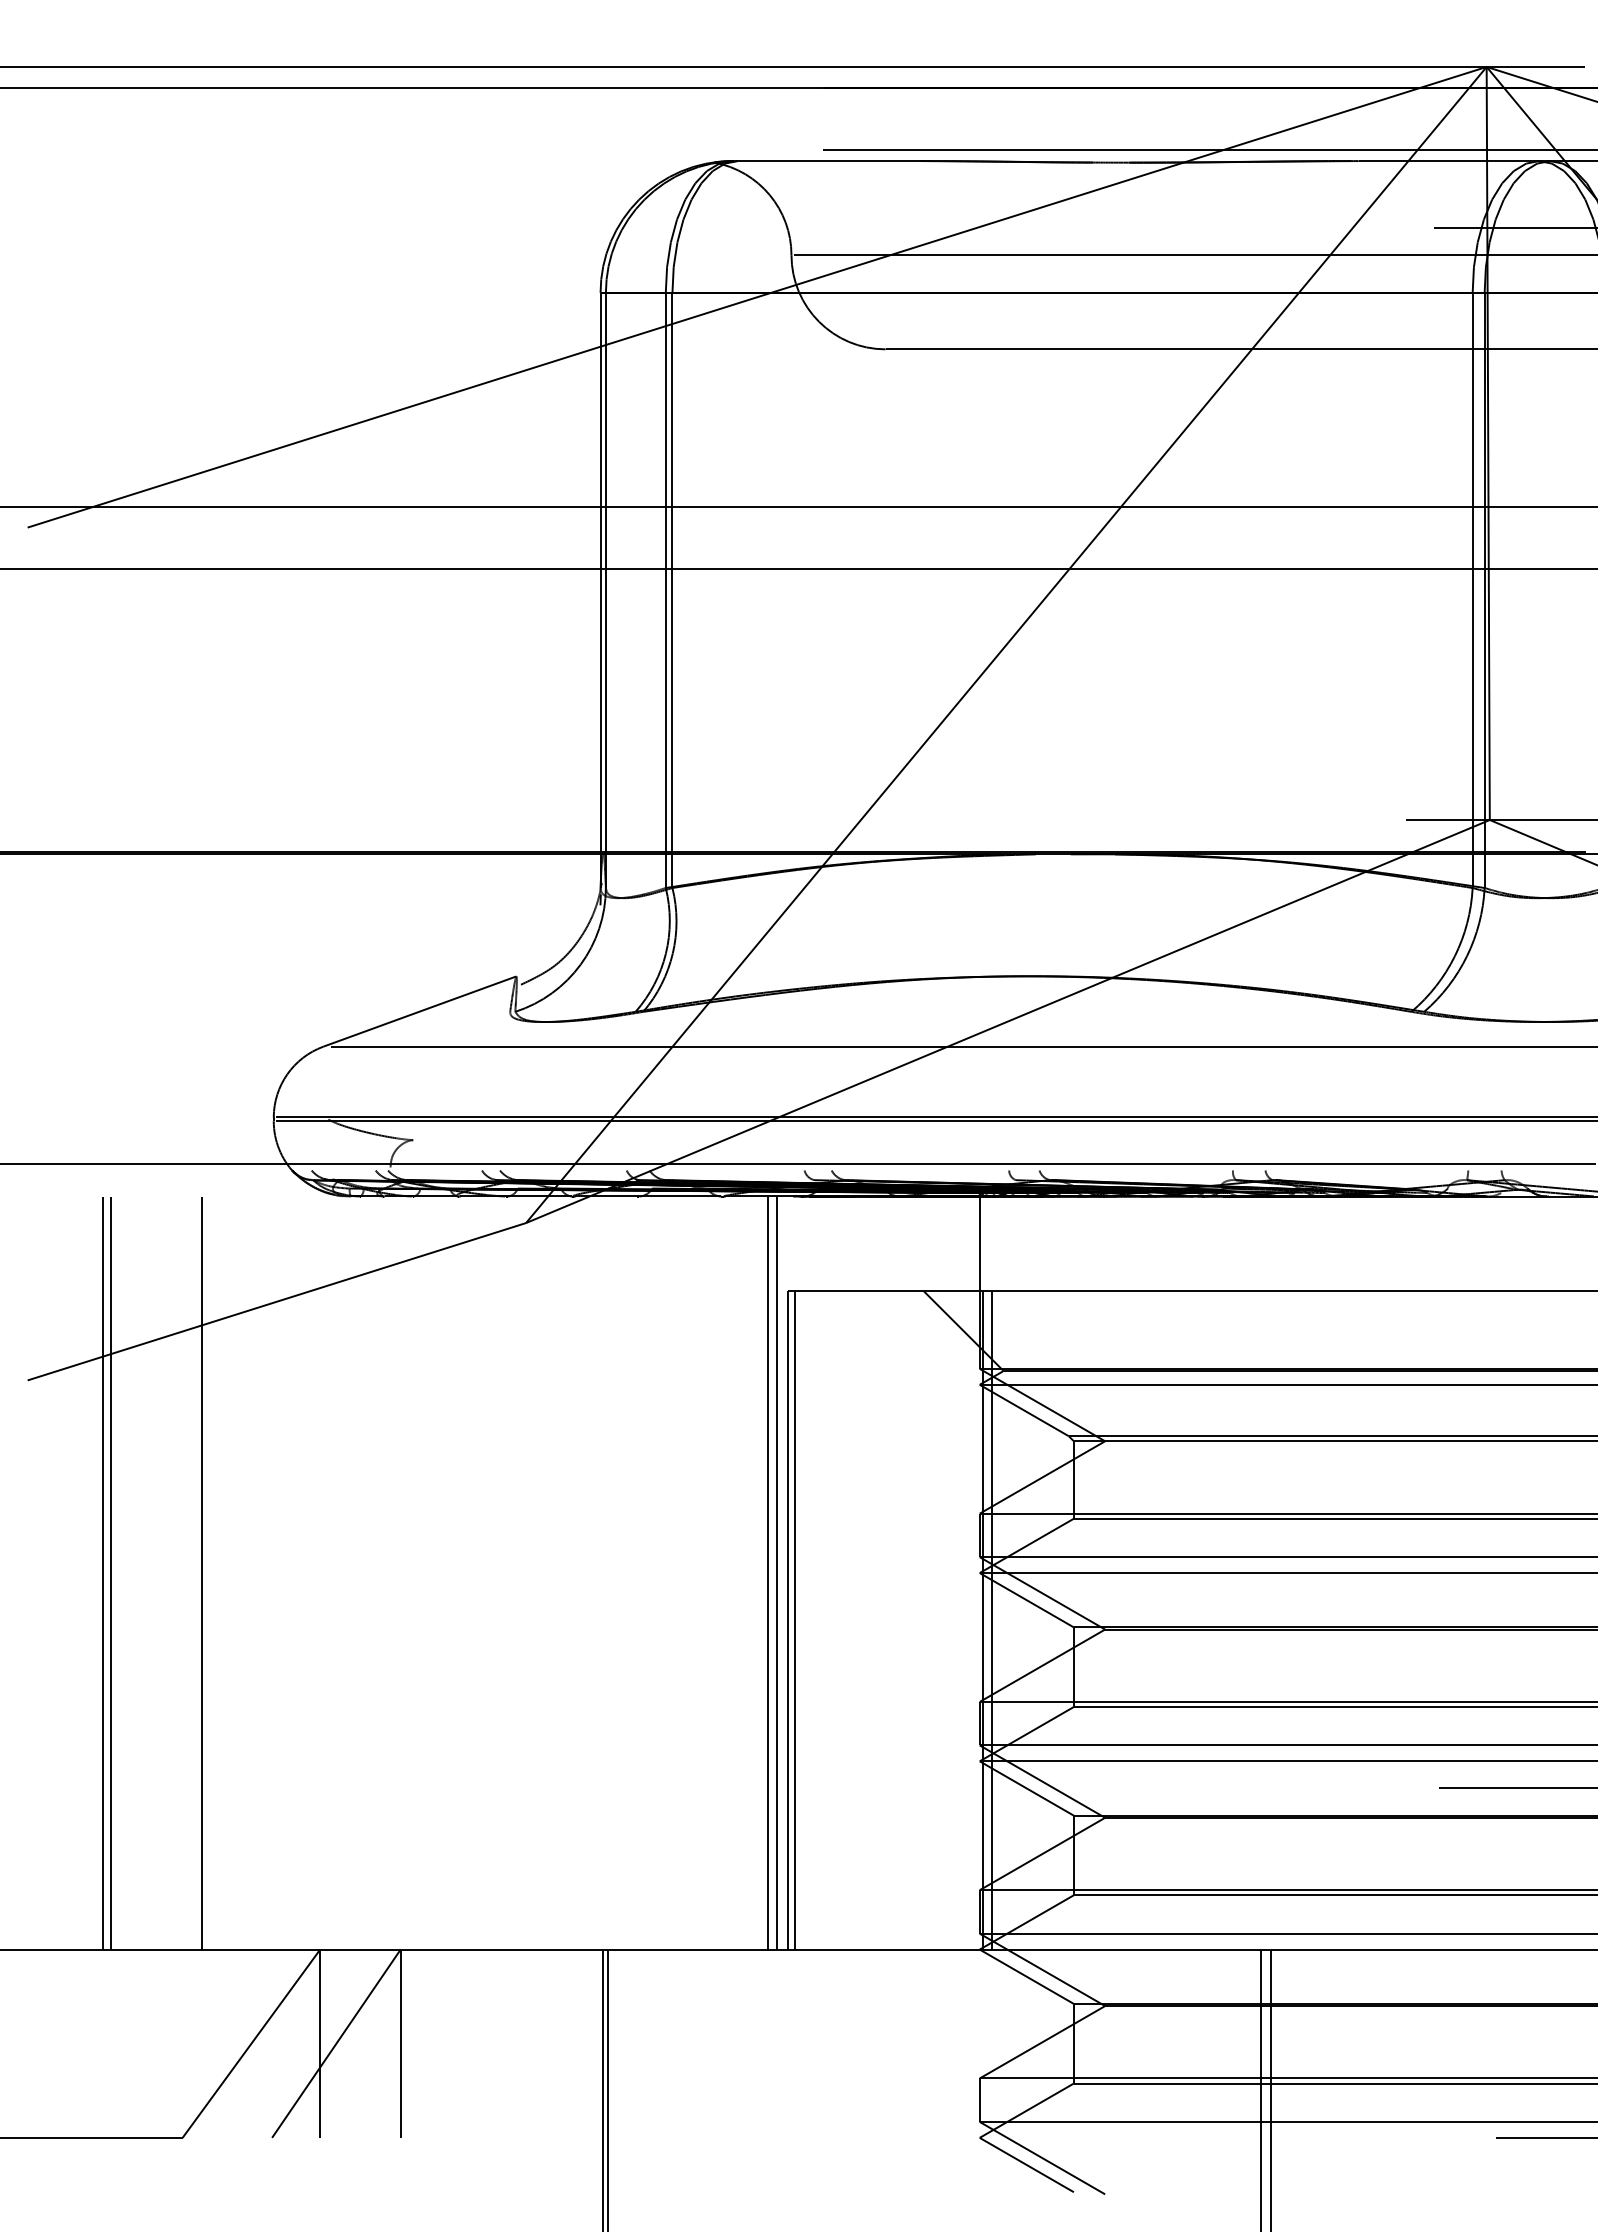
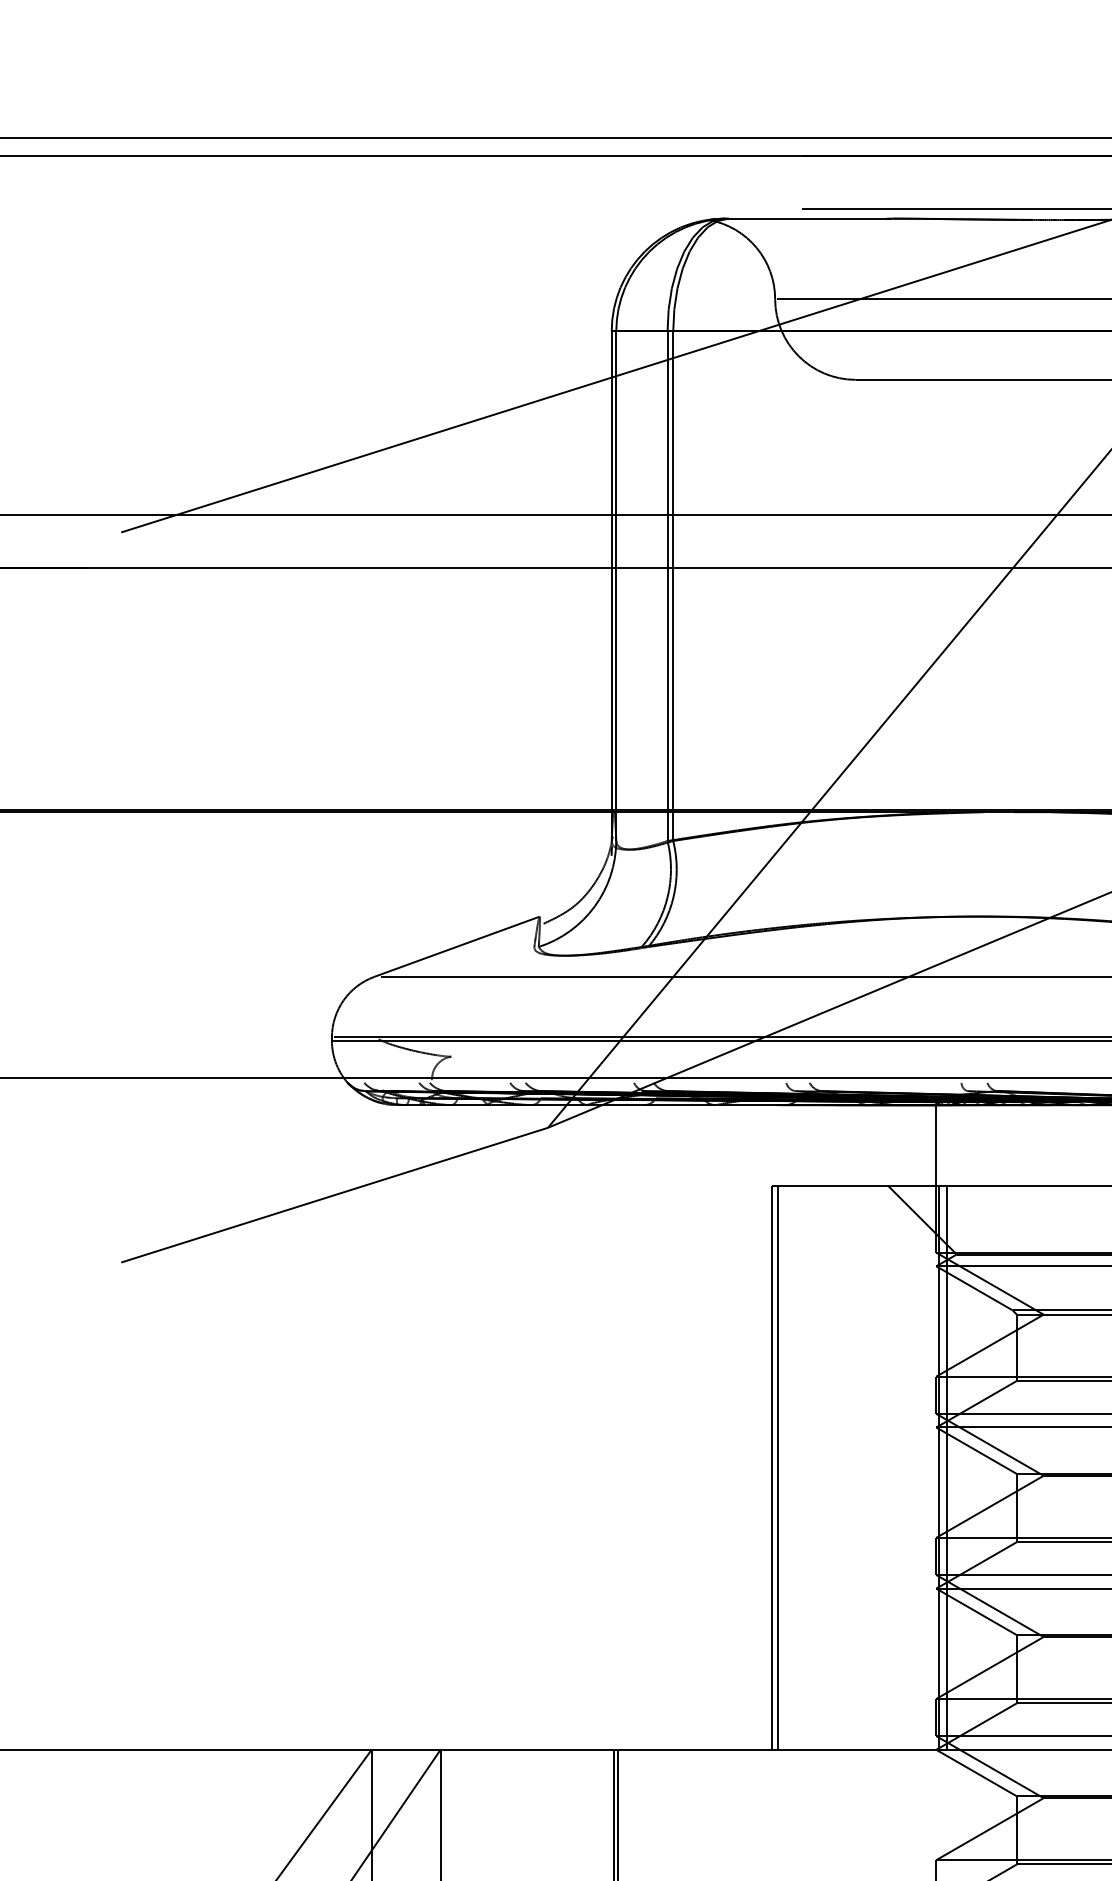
line: (103, 1572) -> (186, 1426), removed
line: (111, 1572) -> (193, 1426), removed
line: (201, 1572) -> (270, 1426), removed
line: (768, 1572) -> (755, 1426), removed
line: (776, 1572) -> (762, 1426), removed

